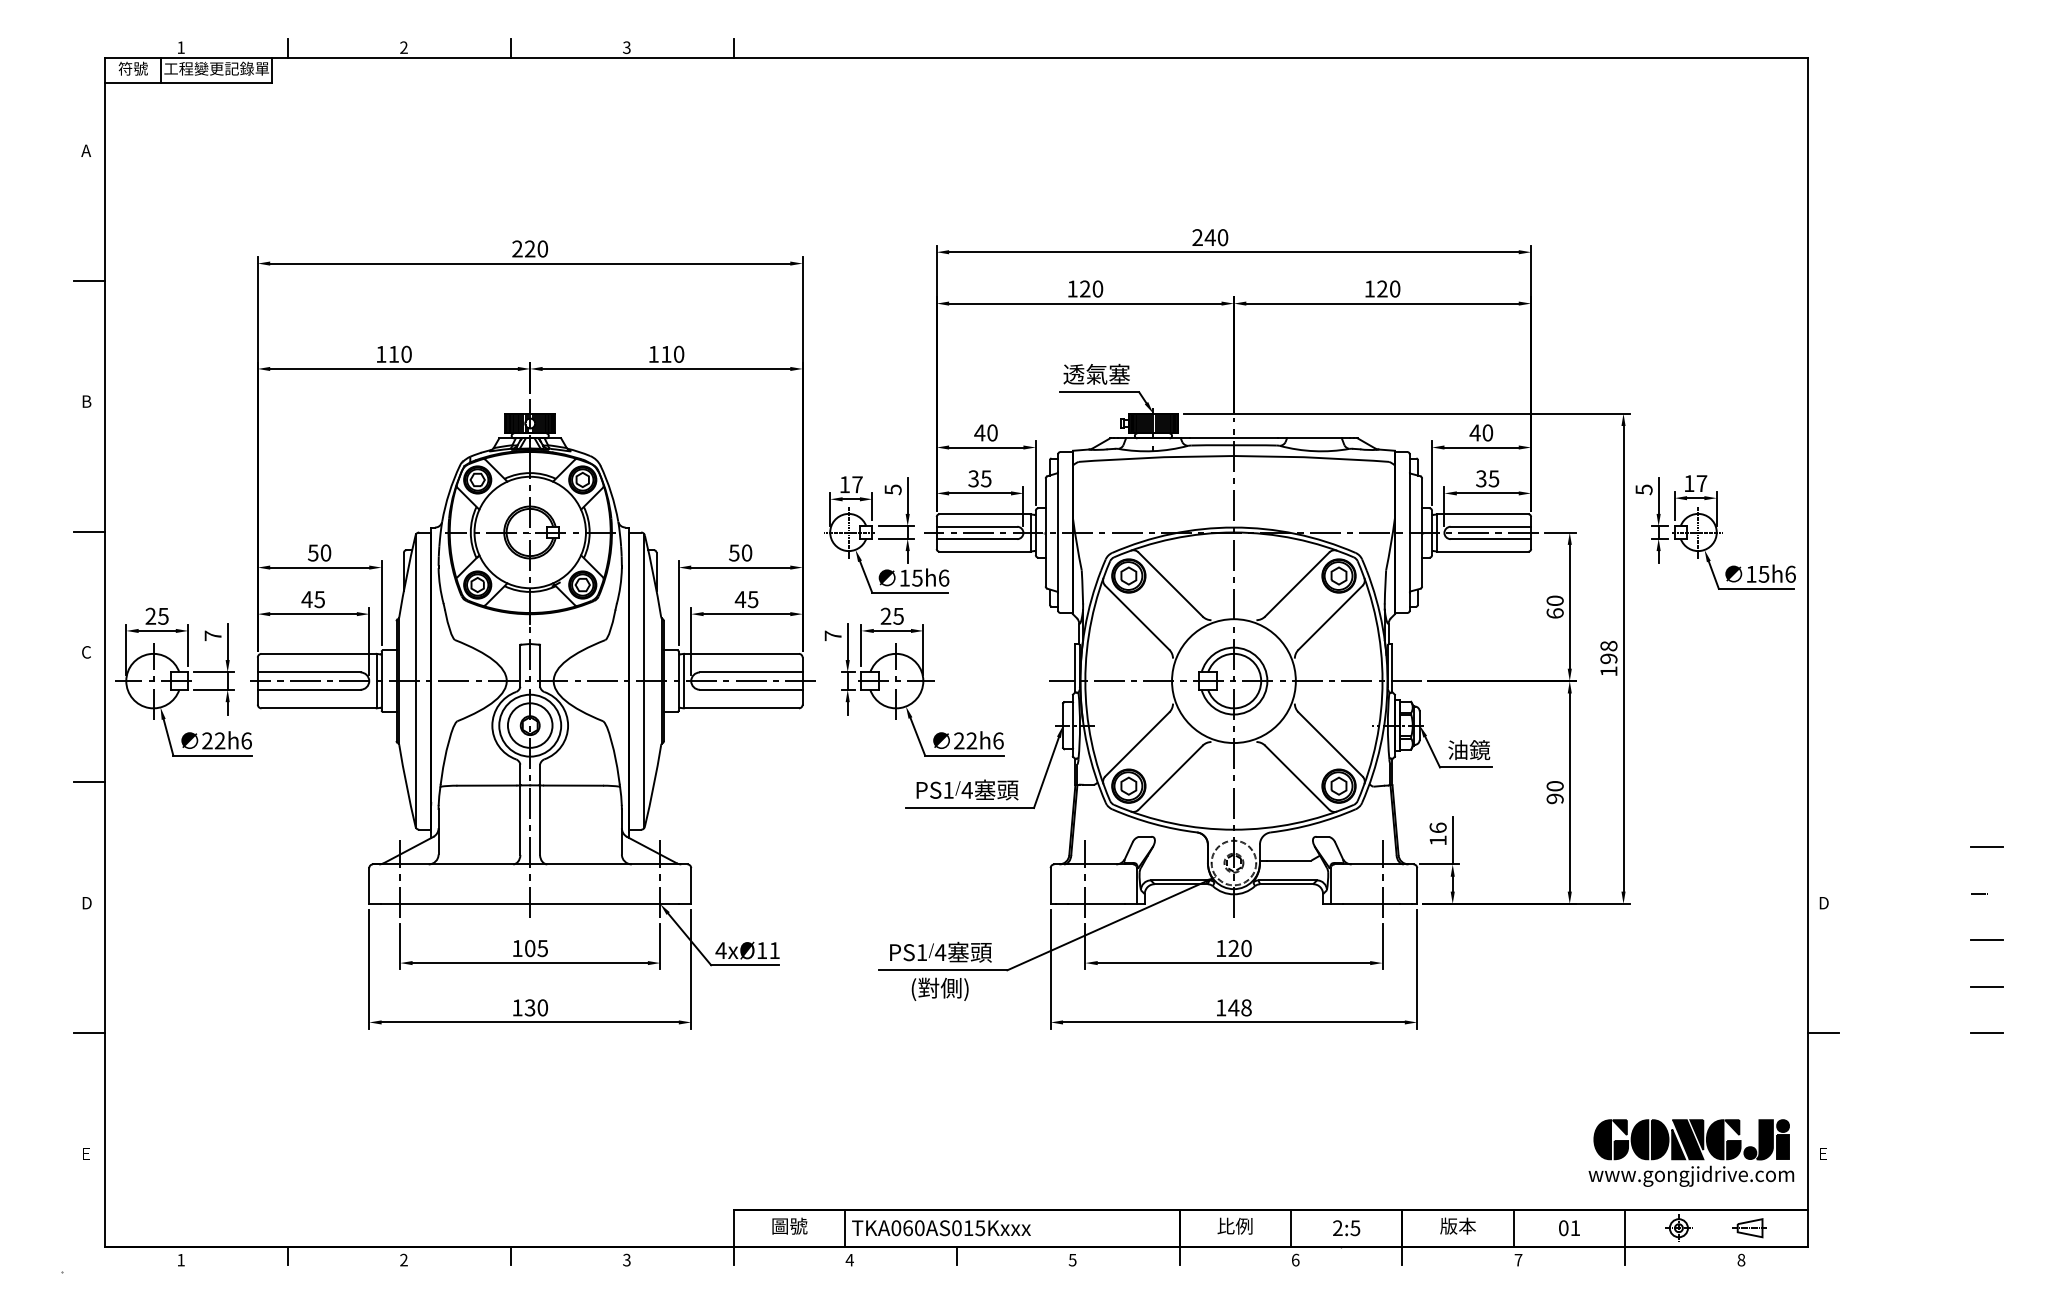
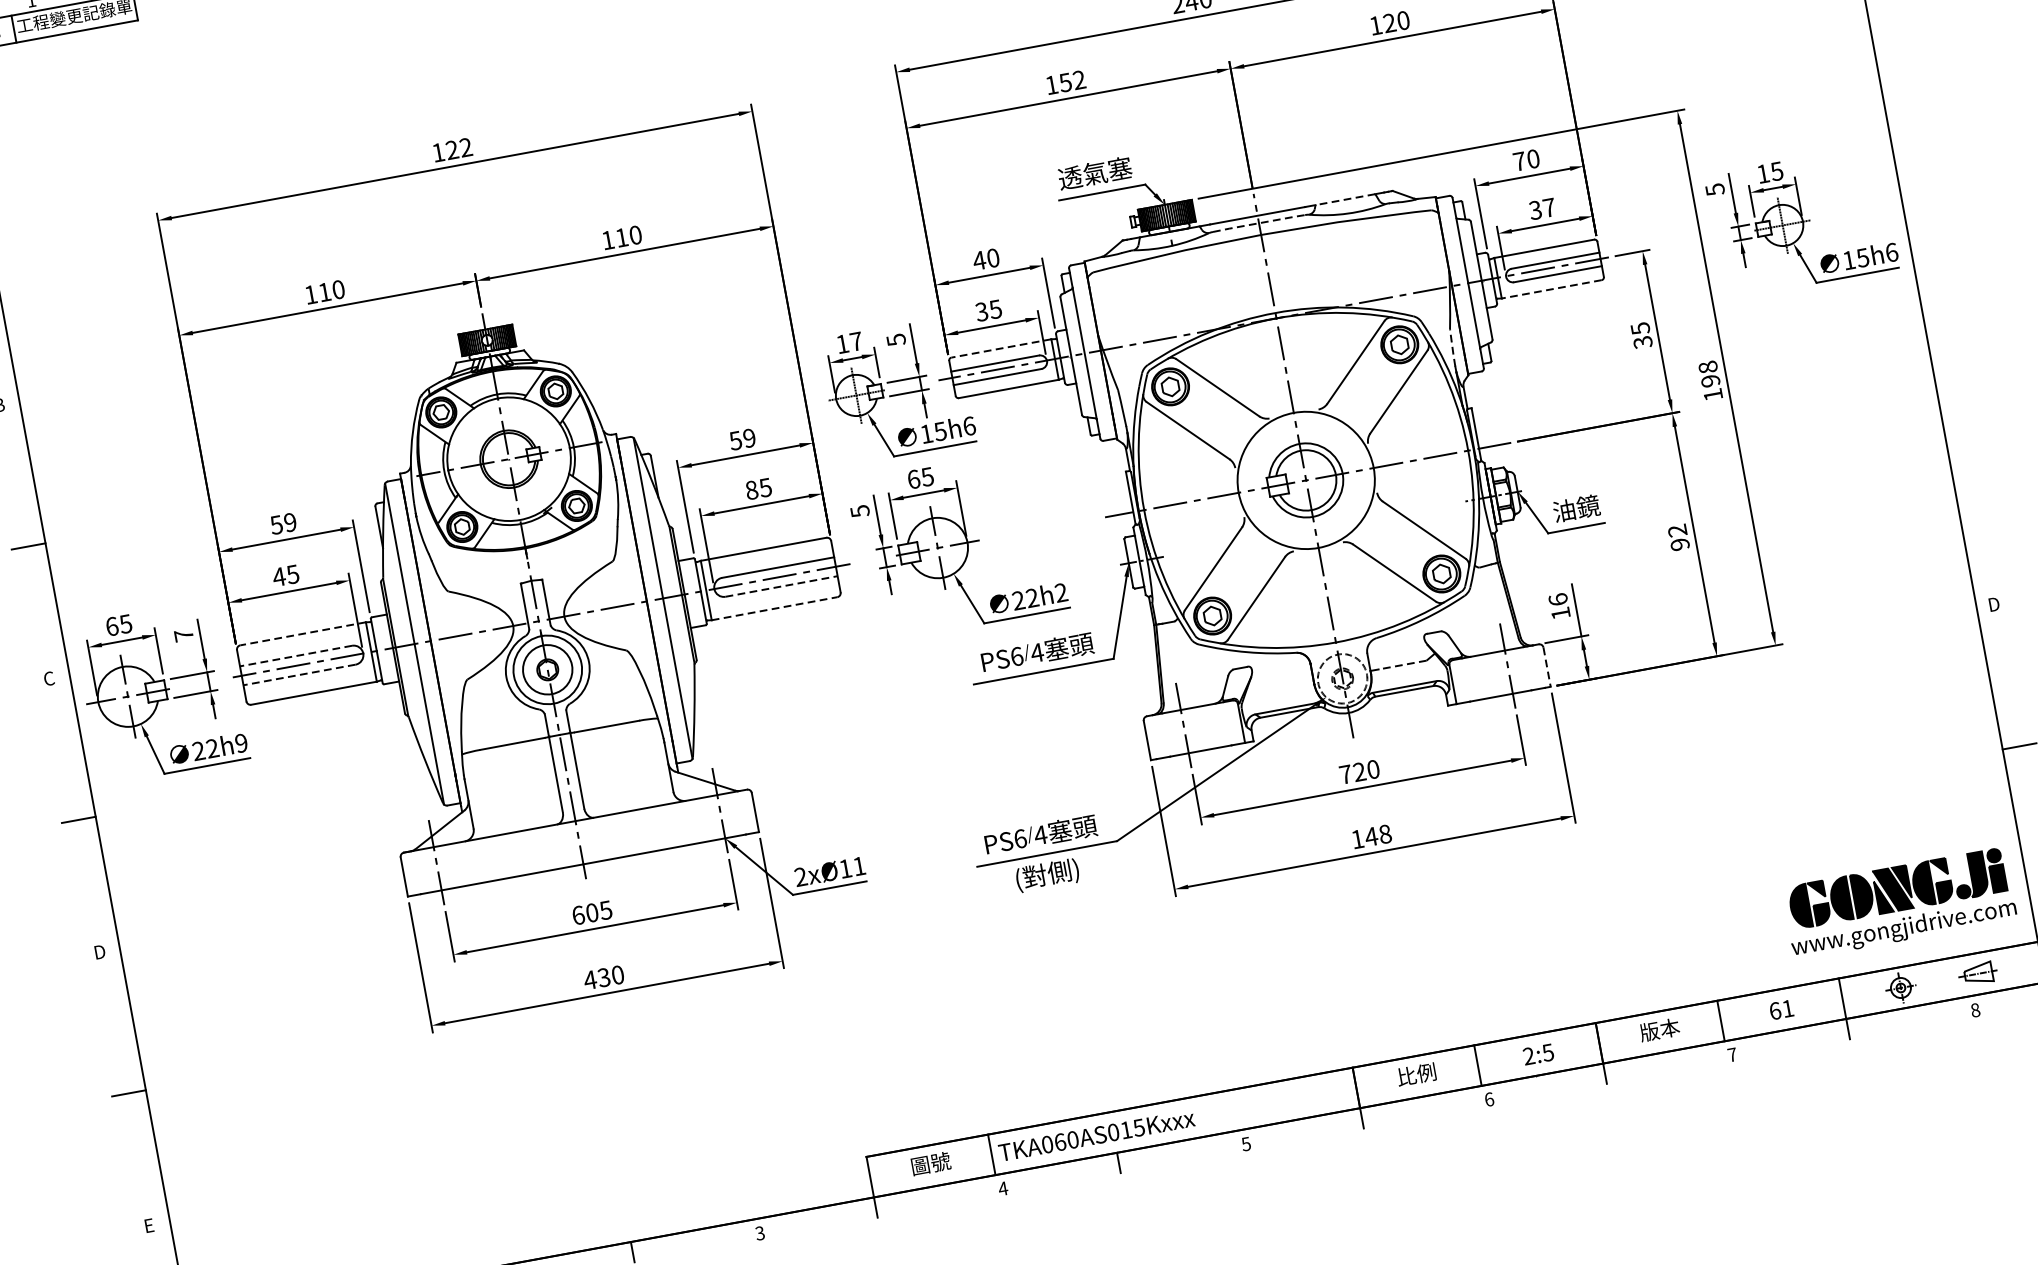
text: (530, 248) -> (452, 149), 220 -> 122
text: (1091, 288) -> (1072, 80), 120 -> 152
text: (1474, 432) -> (1518, 161), 40 -> 70
line: (1313, 438) -> (1344, 199), solid -> dashed
line: (1234, 445) -> (1259, 223), solid -> dashed
text: (1493, 478) -> (1548, 207), 35 -> 37
text: (1701, 483) -> (1776, 171), 17 -> 15
line: (985, 514) -> (1001, 348), solid -> dashed
line: (1482, 551) -> (1551, 289), solid -> dashed
text: (325, 552) -> (289, 522), 50 -> 59
text: (746, 552) -> (748, 437), 50 -> 59
line: (1385, 588) -> (1452, 349), solid -> dashed
text: (740, 599) -> (751, 490), 45 -> 85
text: (1554, 606) -> (1640, 334), 60 -> 35
text: (150, 615) -> (111, 625), 25 -> 65
text: (885, 615) -> (913, 478), 25 -> 65
text: (832, 635) -> (859, 511), 7 -> 5
line: (319, 653) -> (303, 633), solid -> dashed
line: (308, 672) -> (295, 656), solid -> dashed
line: (308, 689) -> (298, 674), solid -> dashed
line: (751, 689) -> (781, 586), solid -> dashed
line: (741, 708) -> (774, 608), solid -> dashed
text: (246, 740) -> (241, 742), 22h6 -> 22h9
text: (998, 740) -> (1061, 592), 22h6 -> 22h2
text: (1554, 786) -> (1676, 531), 90 -> 92
text: (948, 789) -> (1016, 655), PS1 -> PS6
line: (1288, 860) -> (1401, 665), solid -> dashed
line: (1417, 886) -> (1547, 667), solid -> dashed
text: (517, 948) -> (578, 915), 105 -> 605
text: (1221, 948) -> (1346, 774), 120 -> 720
text: (720, 950) -> (800, 876), 4xØ11 -> 2xØ11
text: (922, 952) -> (1020, 838), PS1 -> PS6
text: (517, 1007) -> (590, 979), 130 -> 430
text: (1563, 1227) -> (1774, 1010), 01 -> 61

